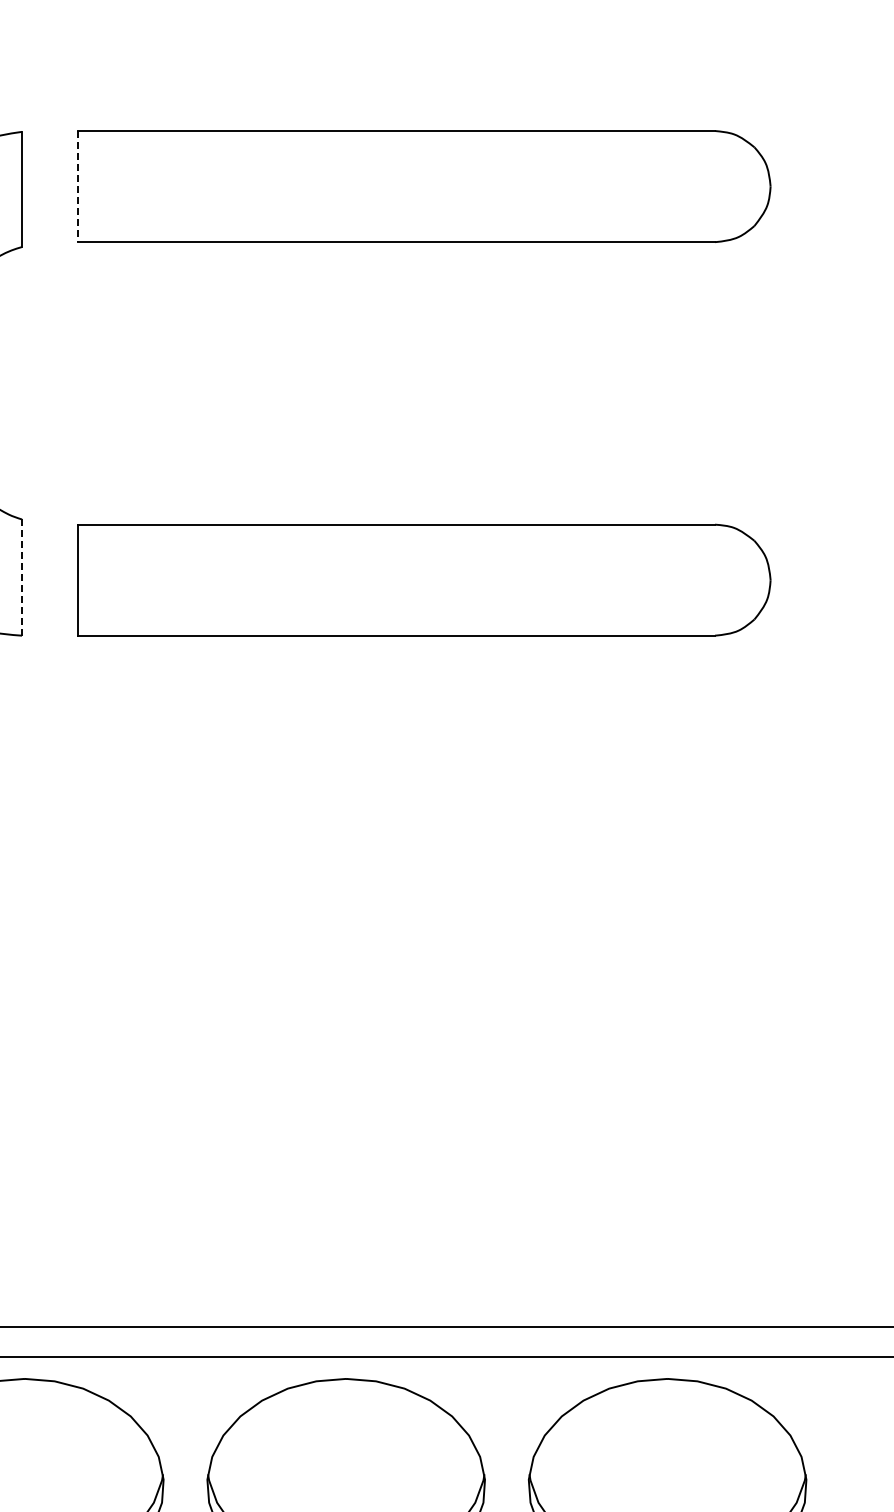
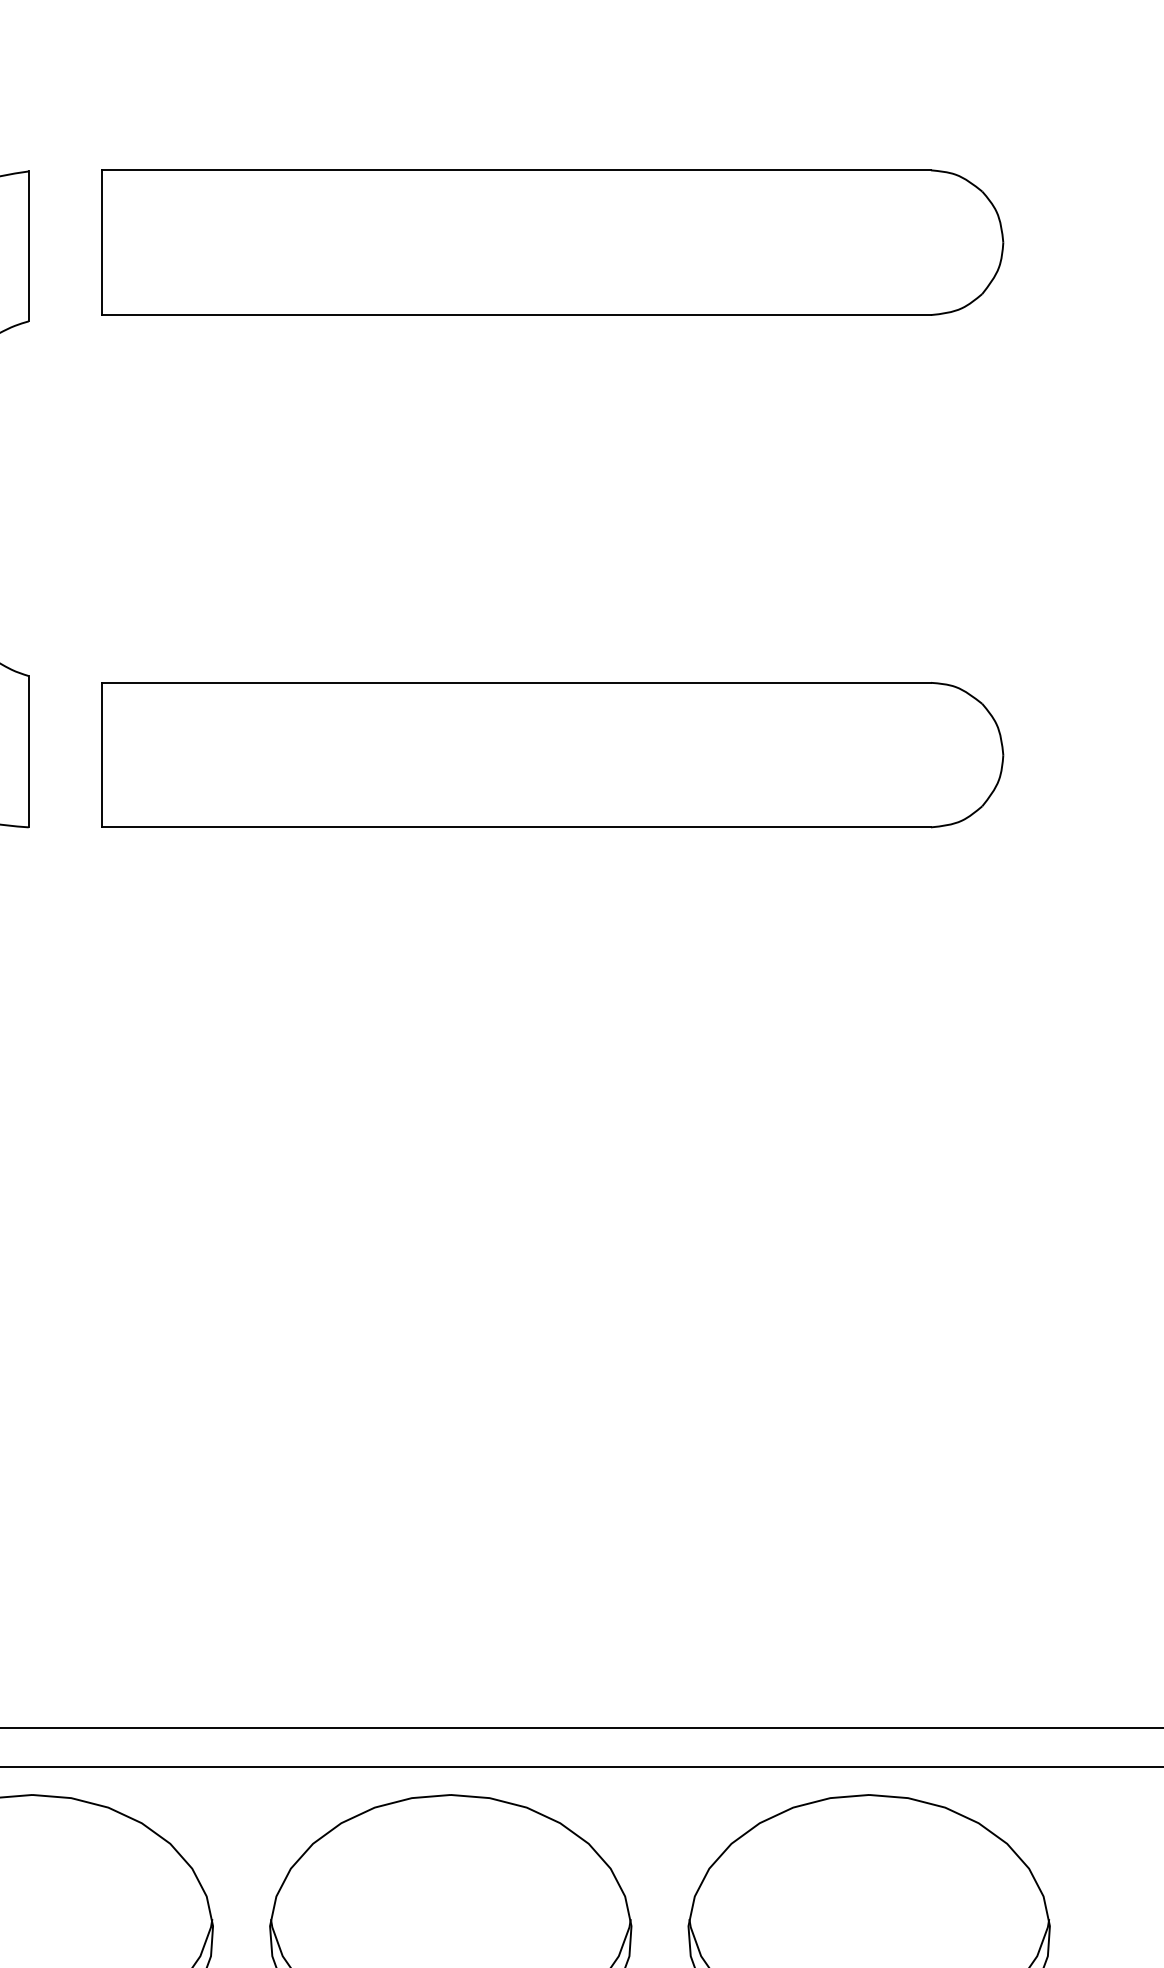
line: (78, 186) -> (102, 242), dashed -> solid
line: (22, 577) -> (29, 751), dashed -> solid

